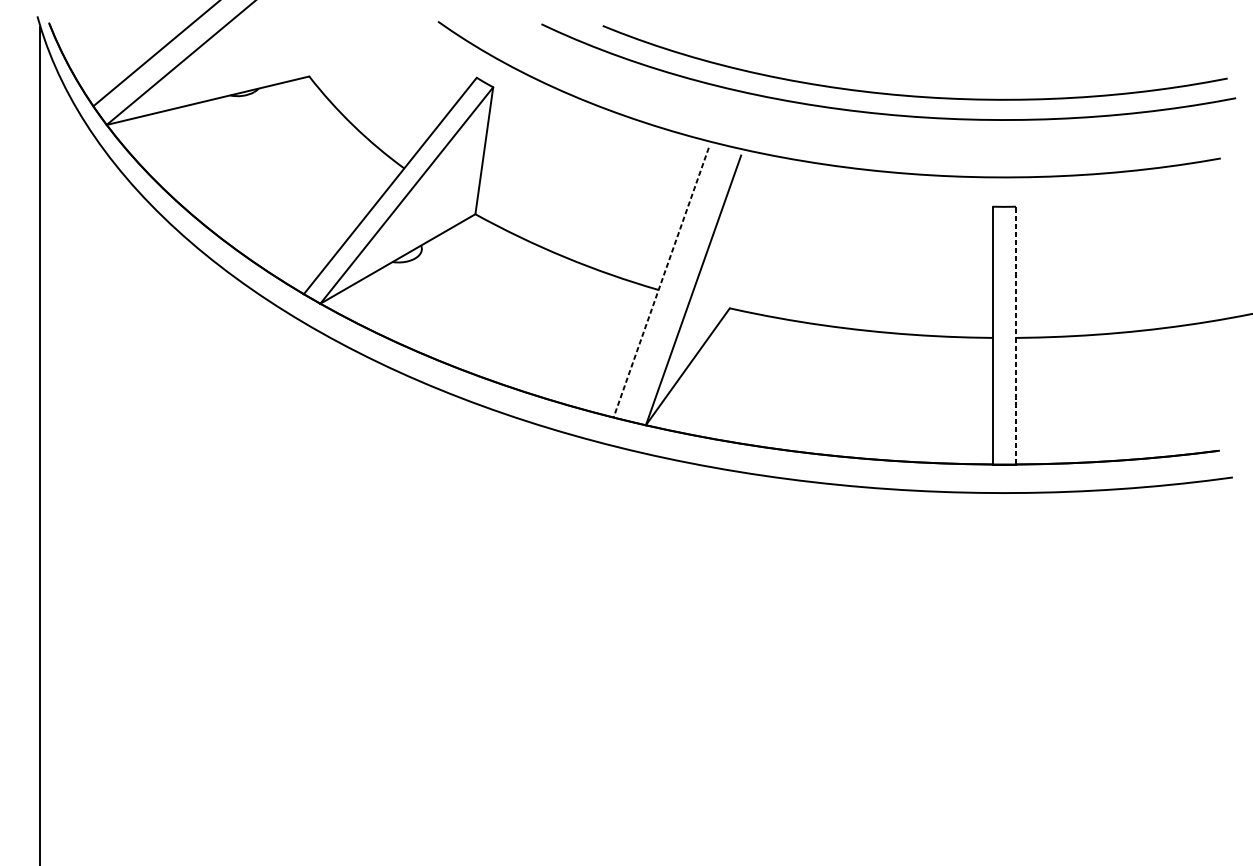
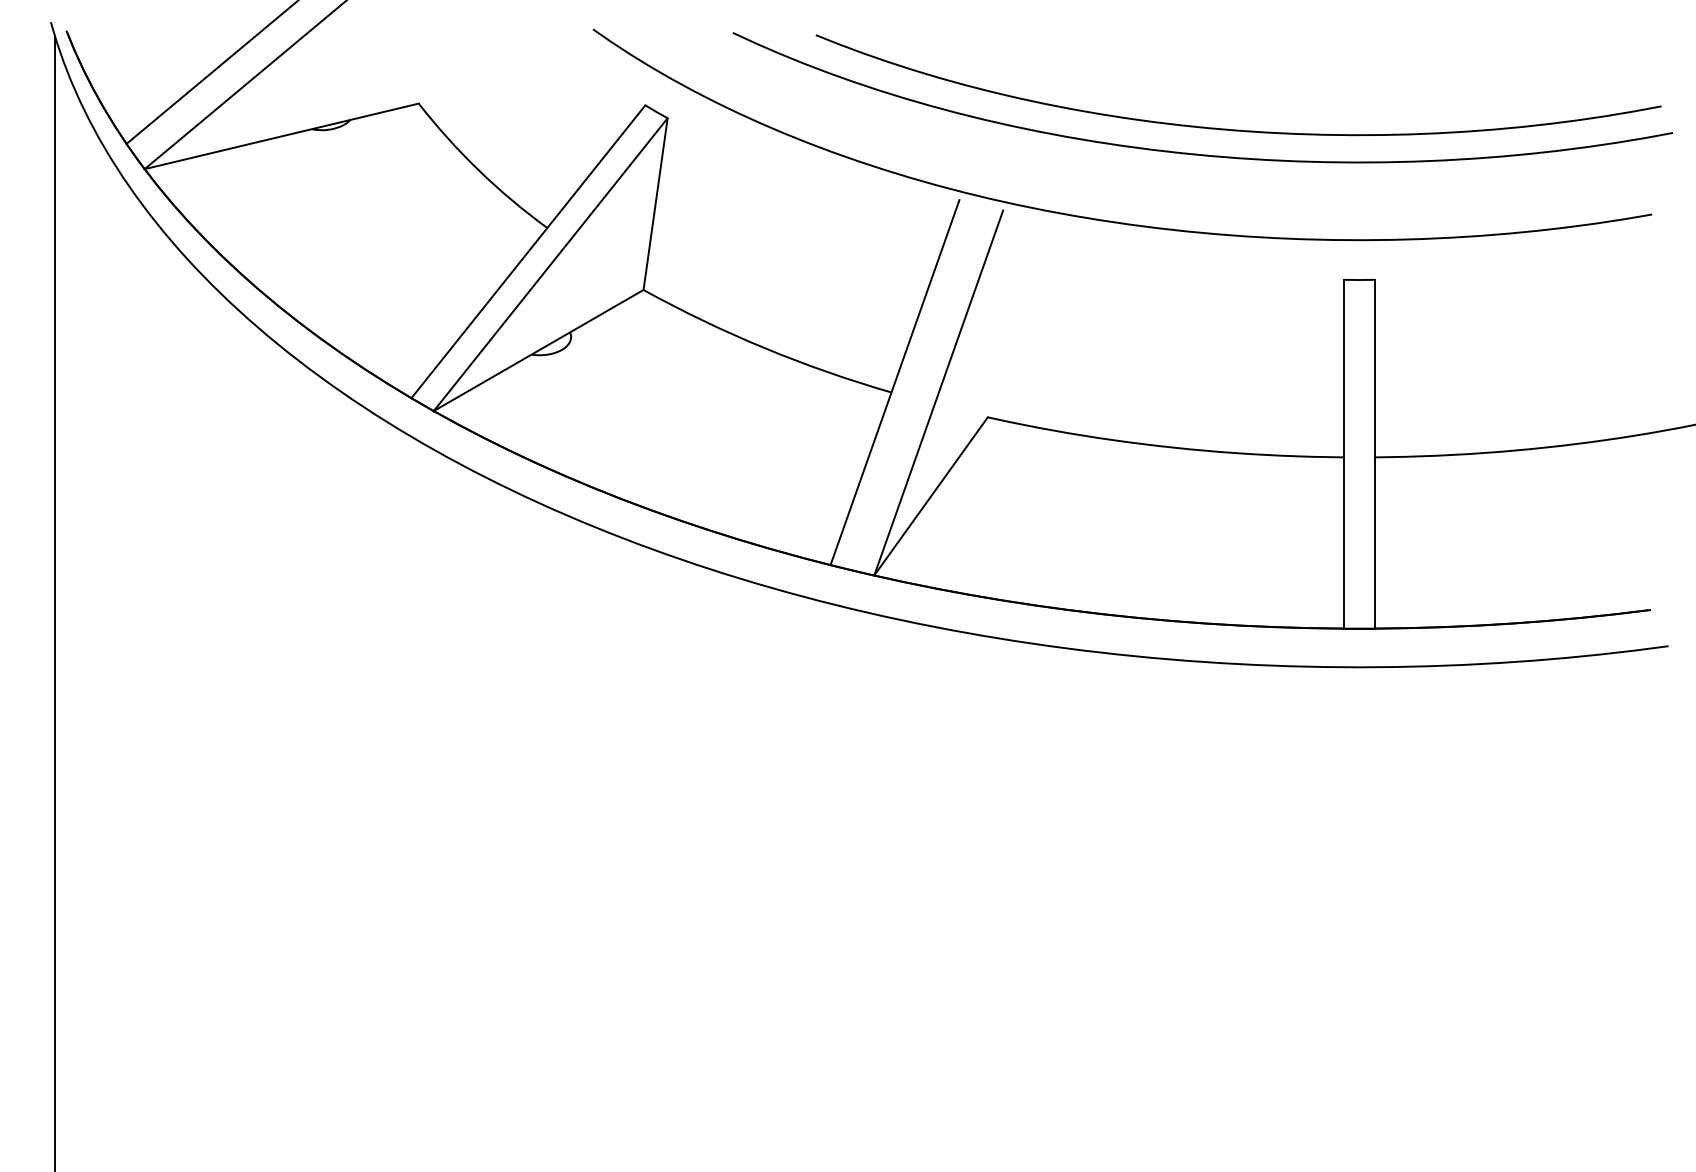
line: (660, 282) -> (894, 382), dashed -> solid
line: (1016, 335) -> (1375, 453), dashed -> solid

